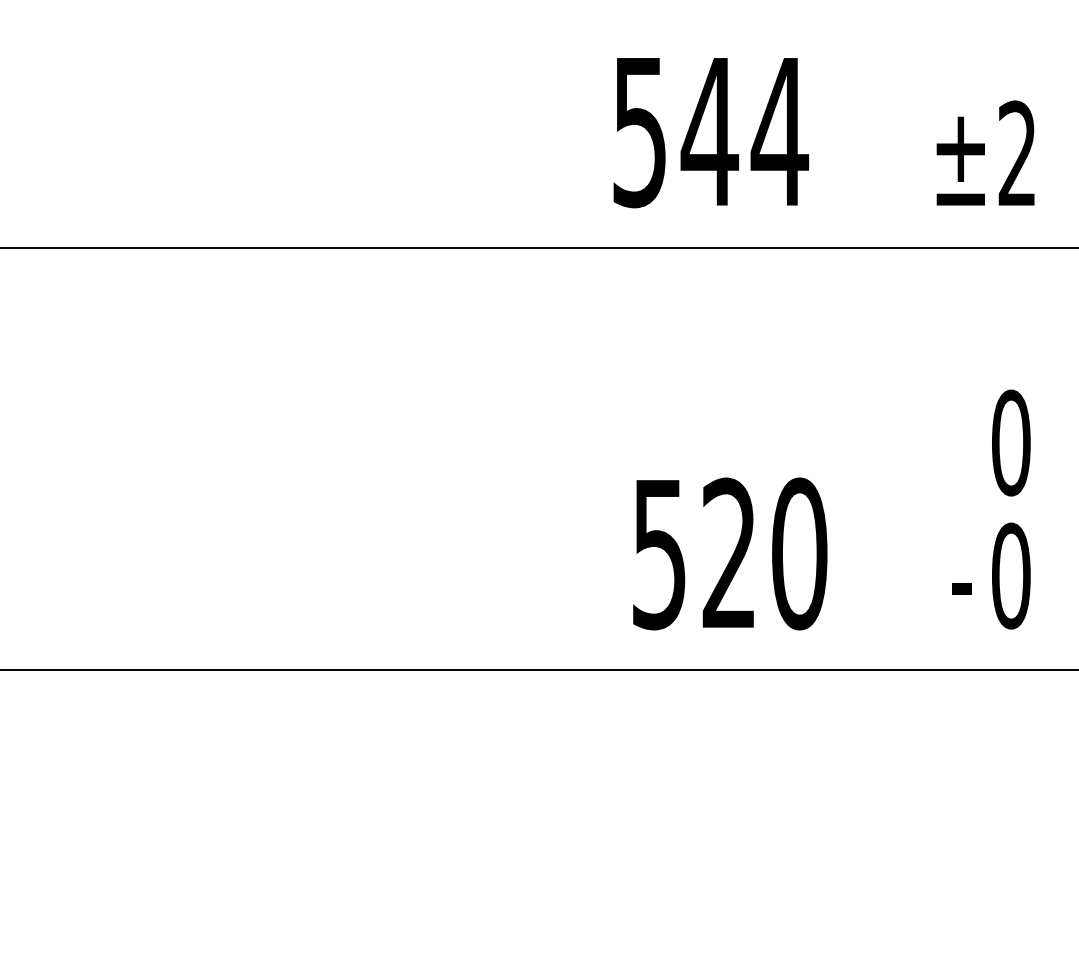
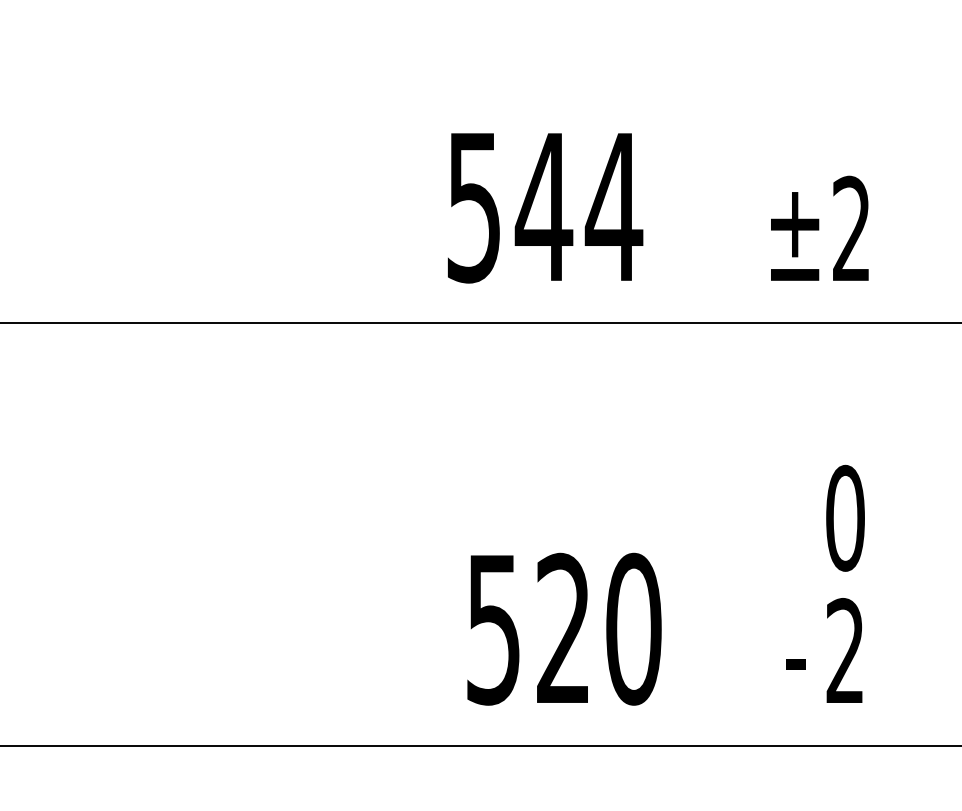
text: (1011, 575) -> (845, 650), 0 -> 2

